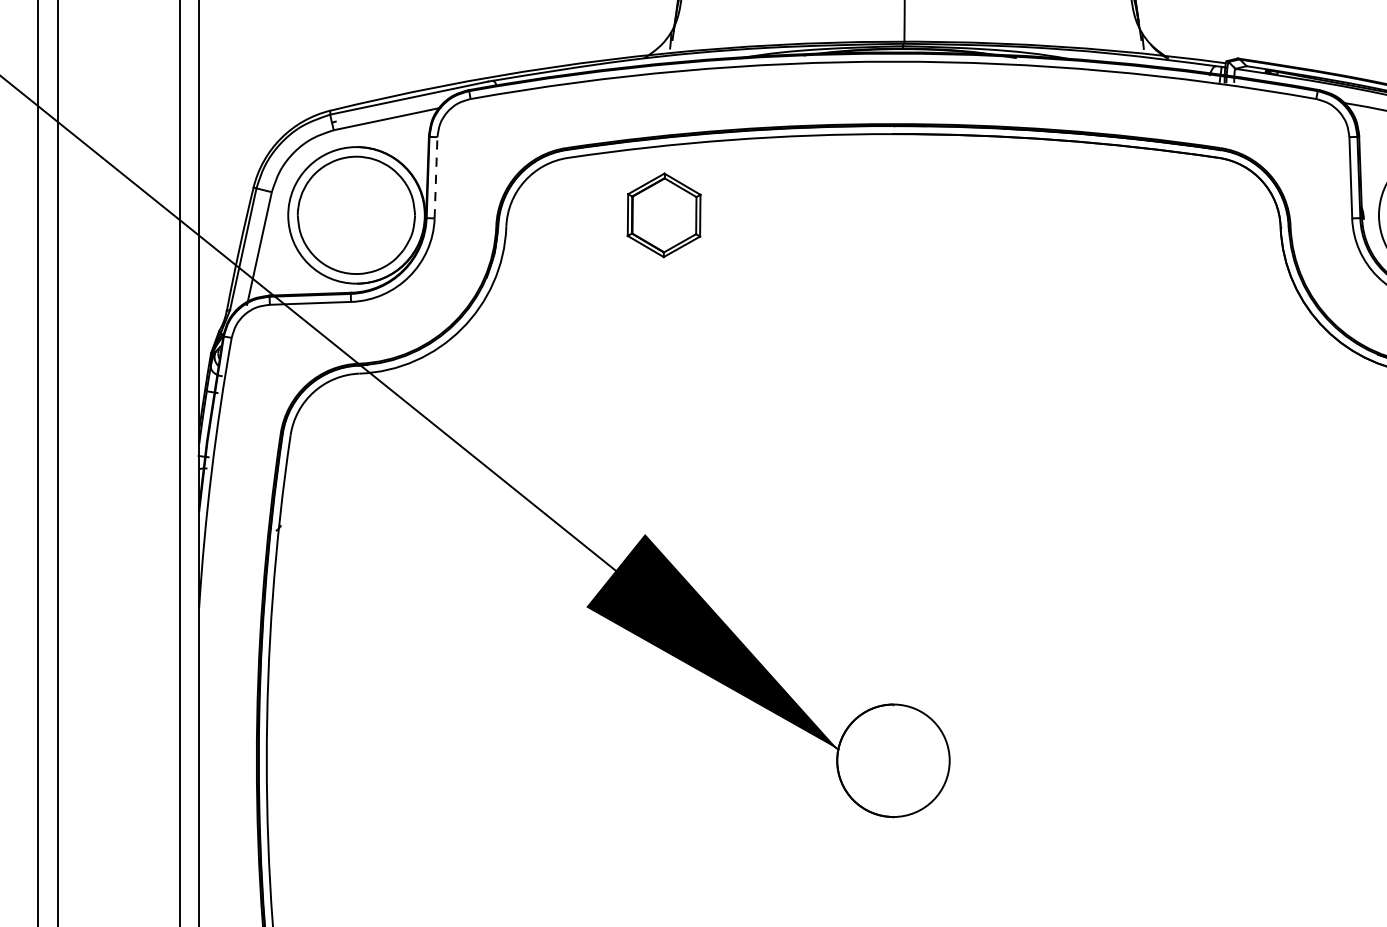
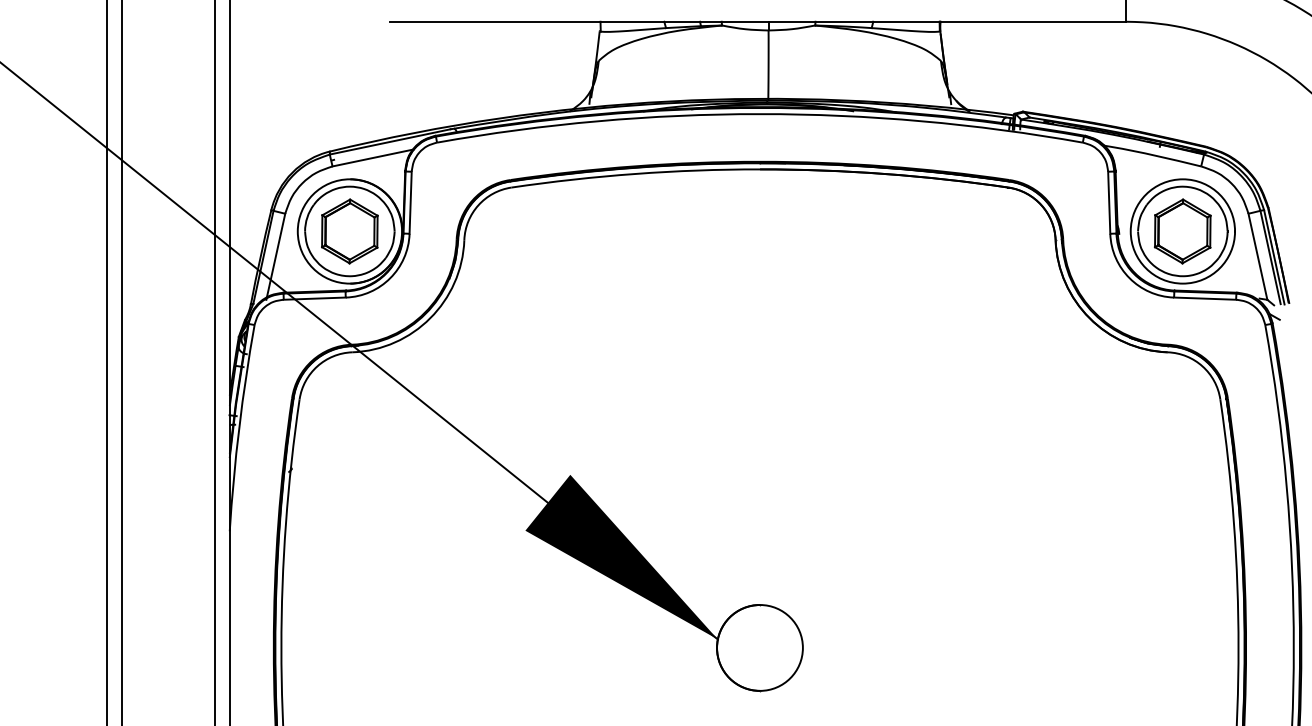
line: (435, 177) -> (410, 202), dashed -> solid
part: (663, 215) -> (349, 231), moved

